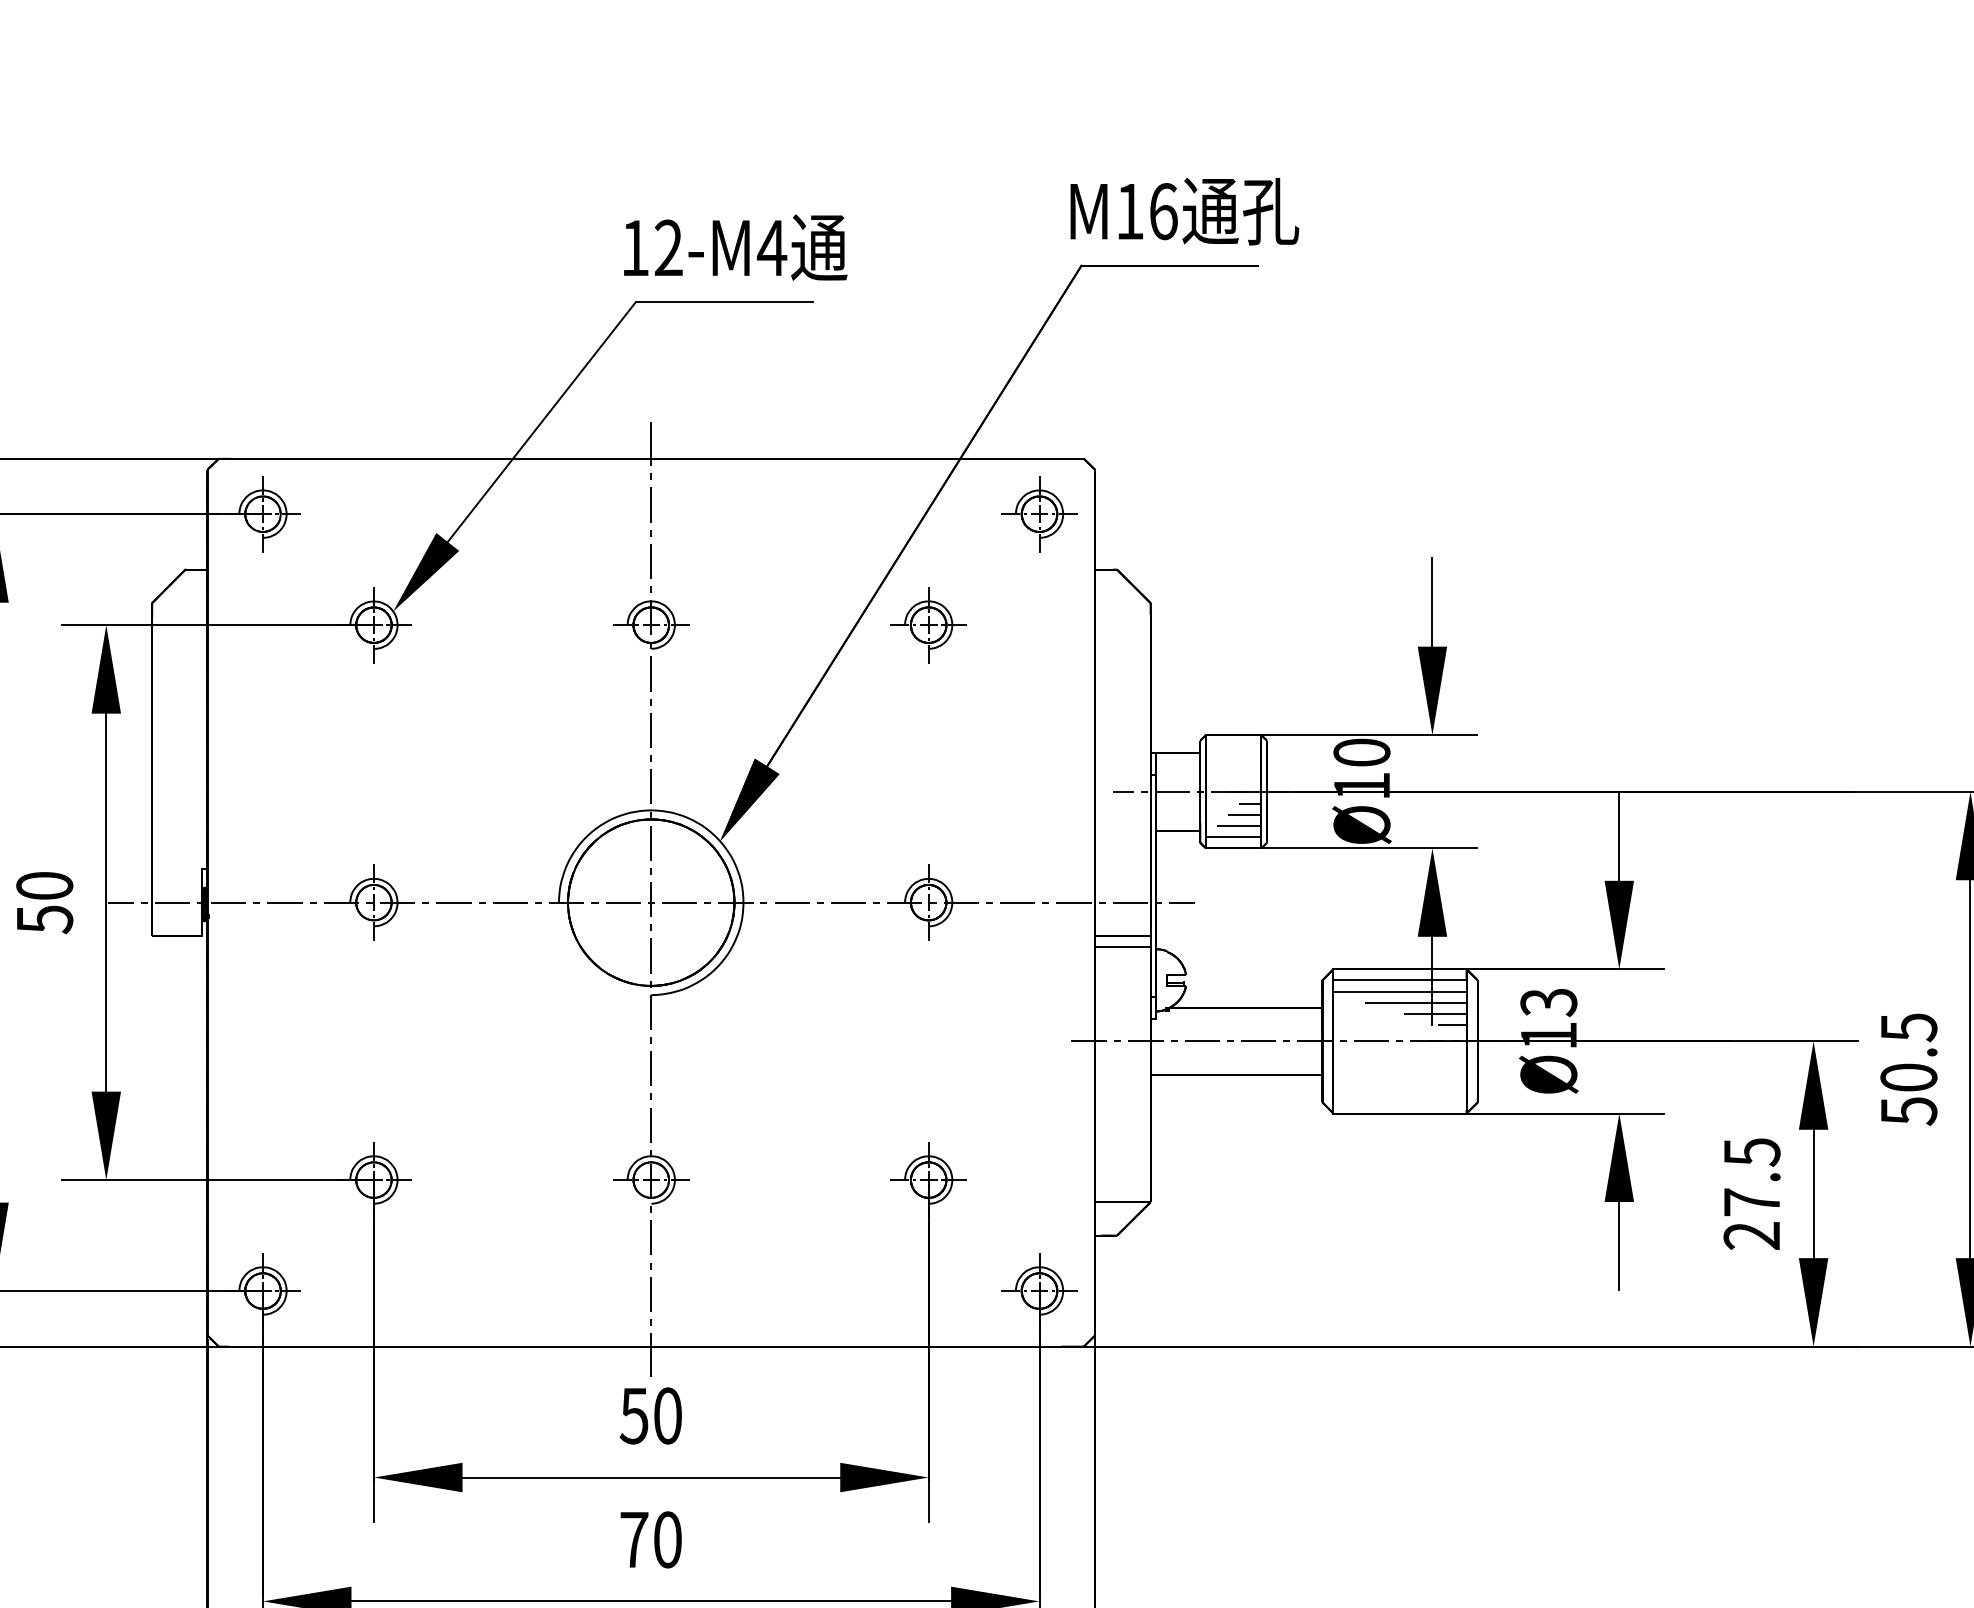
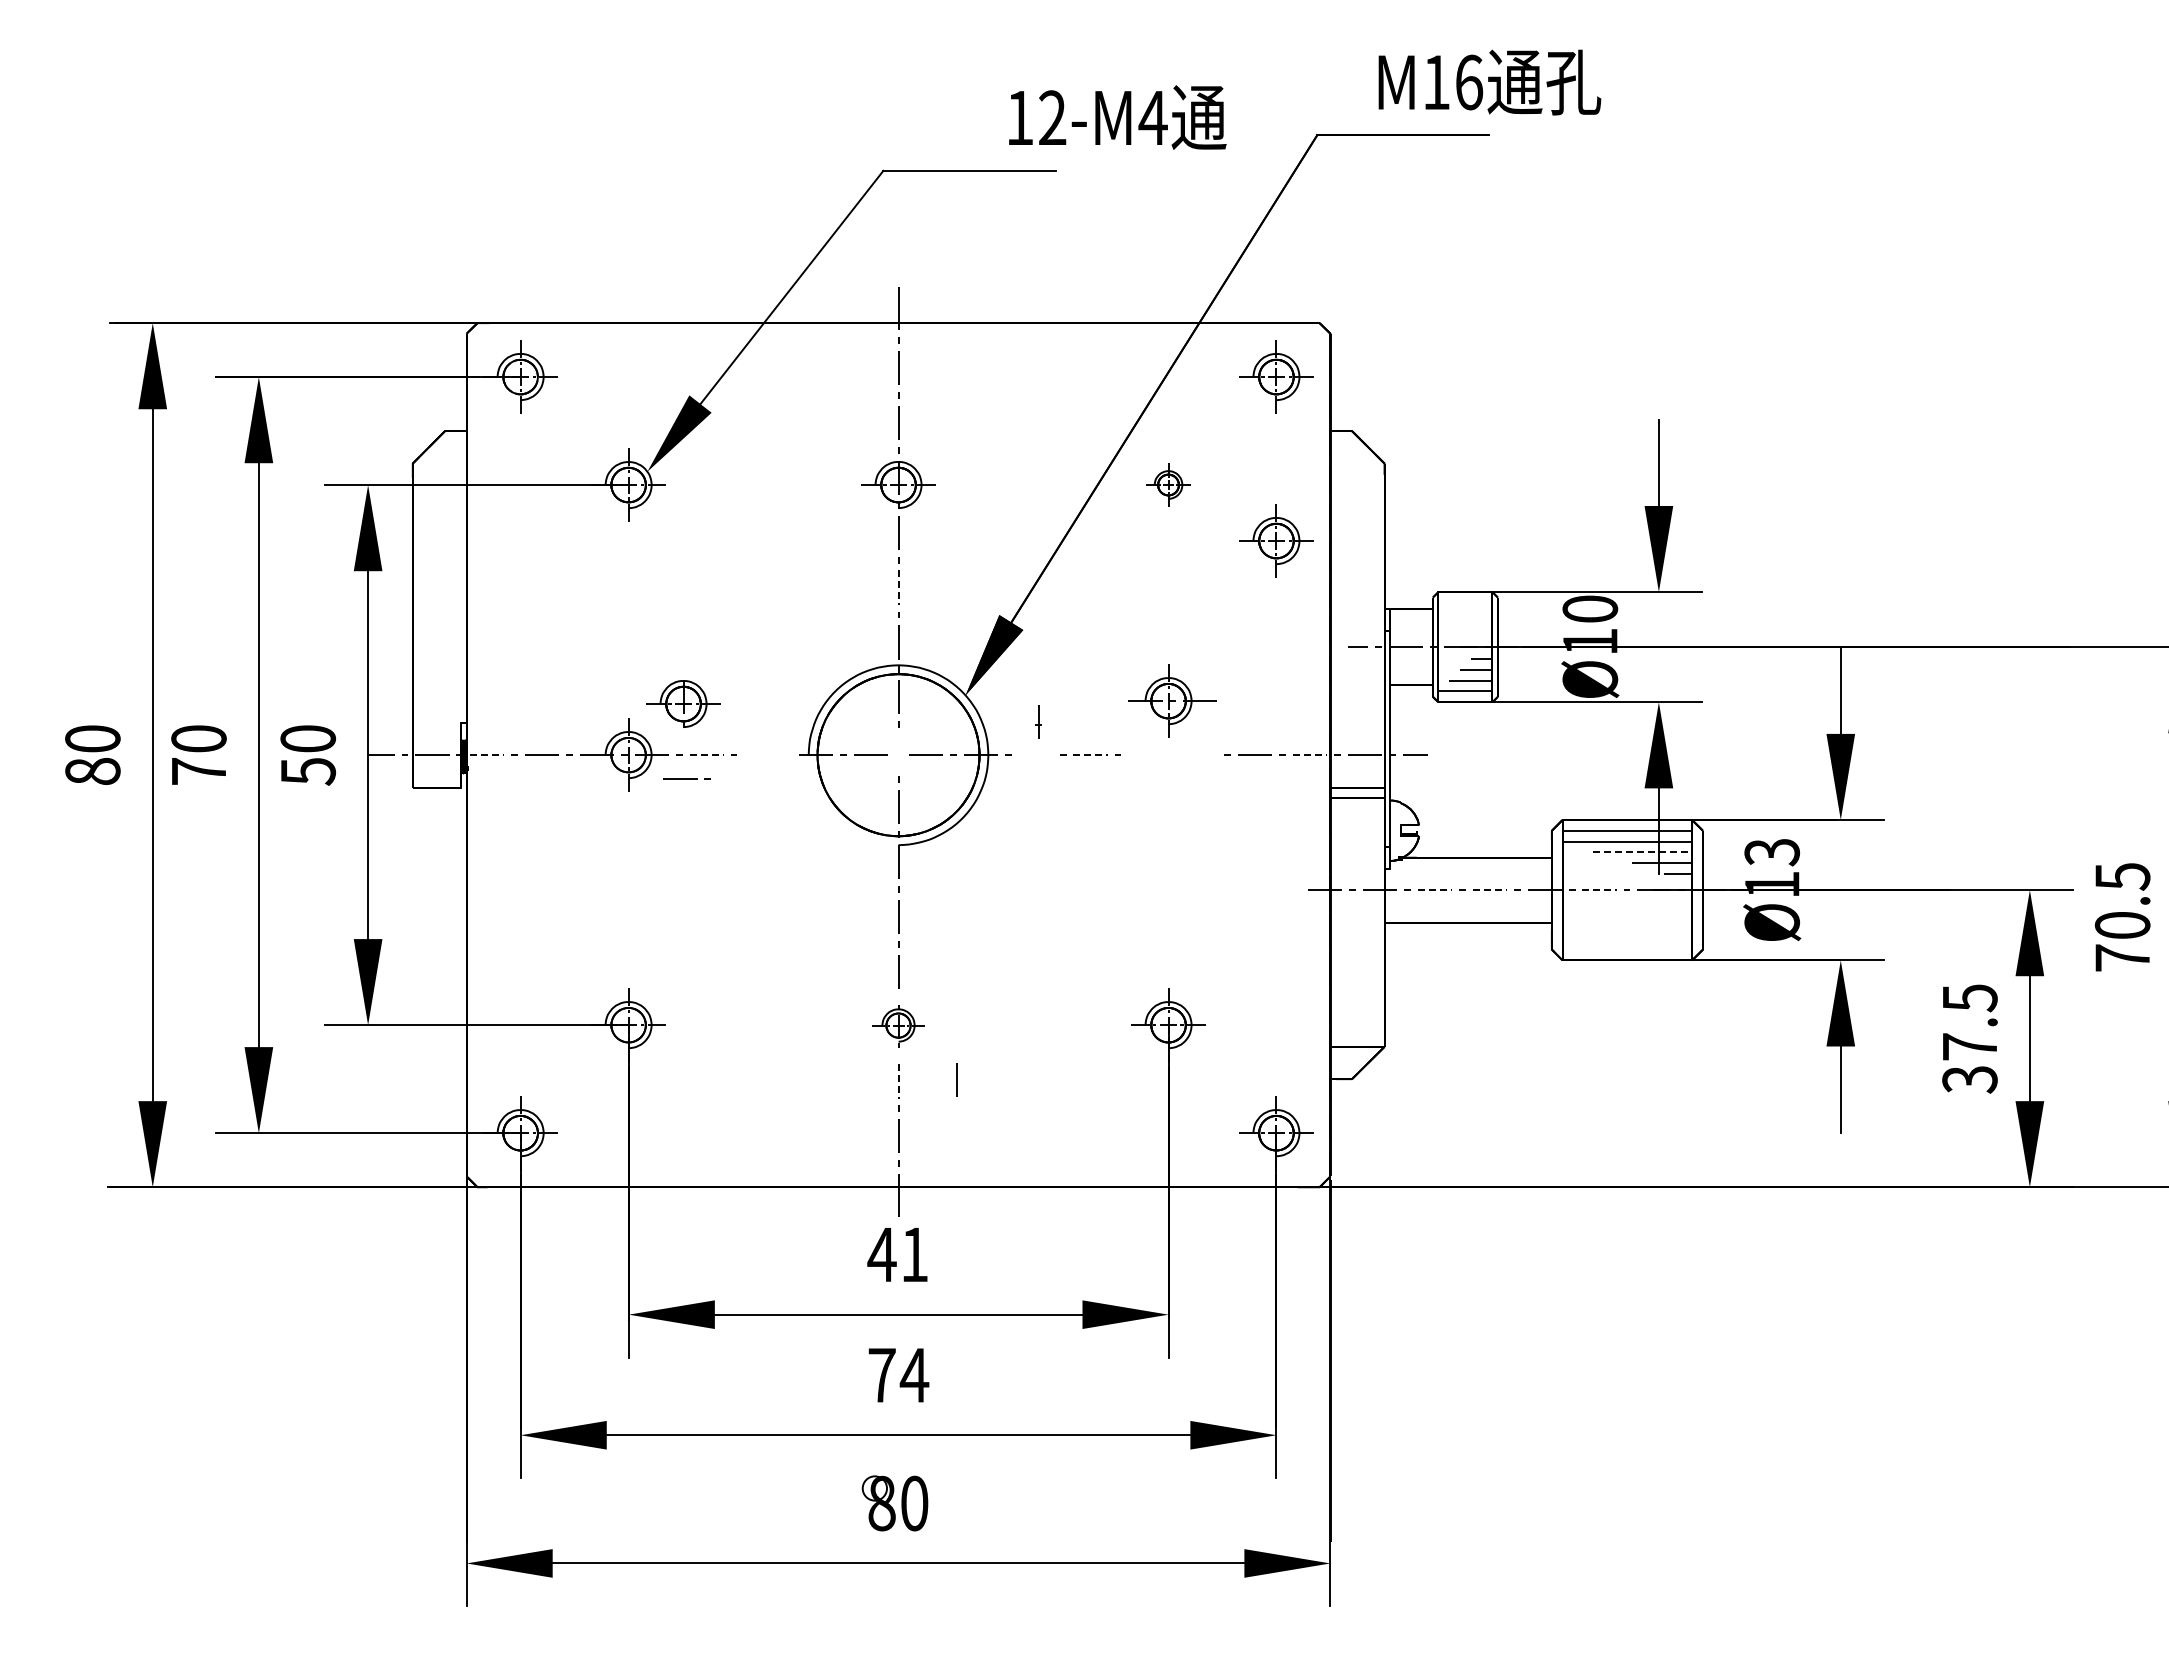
text: (1184, 211) -> (1489, 82), moved
text: (735, 247) -> (1117, 117), moved
part: (928, 624) -> (1168, 484), size x0.6
part: (1039, 682) -> (1276, 540), added
line: (651, 731) -> (898, 588), solid -> dashed
part: (430, 849) -> (683, 703), added
part: (651, 898) -> (1038, 721), moved
line: (516, 901) -> (686, 778), moved
line: (791, 901) -> (1035, 754), removed
part: (932, 901) -> (1172, 700), moved
line: (228, 903) -> (487, 755), solid -> dashed
line: (454, 903) -> (707, 755), solid -> dashed
line: (849, 903) -> (1091, 755), solid -> dashed
line: (1074, 903) -> (1310, 755), solid -> dashed
line: (1416, 1002) -> (1643, 852), solid -> dashed
line: (1202, 1041) -> (1435, 890), solid -> dashed
line: (1259, 1041) -> (1490, 890), solid -> dashed
line: (1371, 1041) -> (1599, 890), solid -> dashed
text: (1908, 1111) -> (2122, 958), 50.5 -> 70.5
part: (651, 1181) -> (898, 1026), size x0.7
line: (710, 1235) -> (956, 1079), added
text: (1751, 1235) -> (1969, 1079), 27.5 -> 37.5
line: (651, 1237) -> (898, 1081), solid -> dashed
text: (650, 1415) -> (897, 1254), 50 -> 41
text: (667, 1540) -> (914, 1375), 70 -> 74

